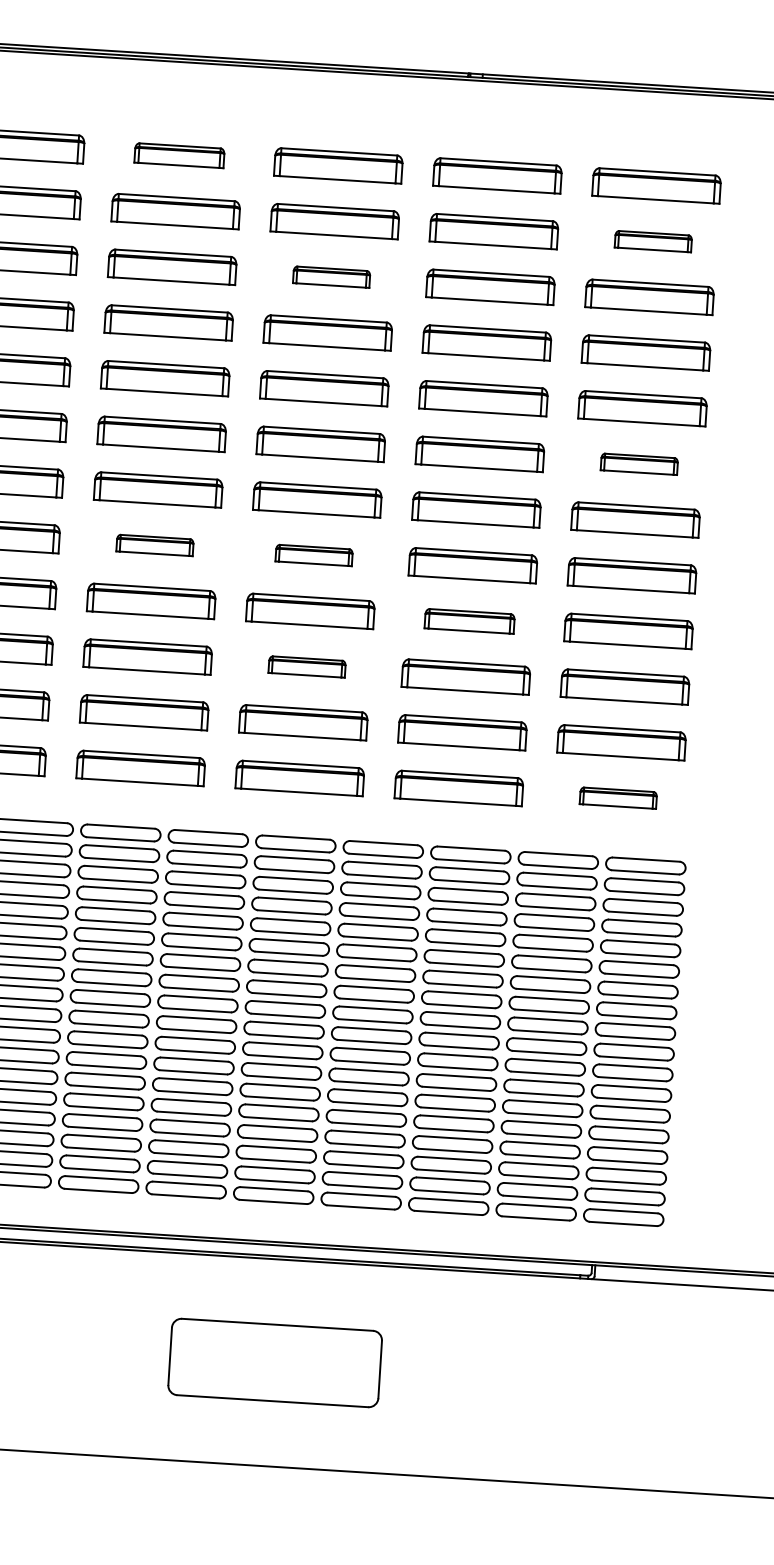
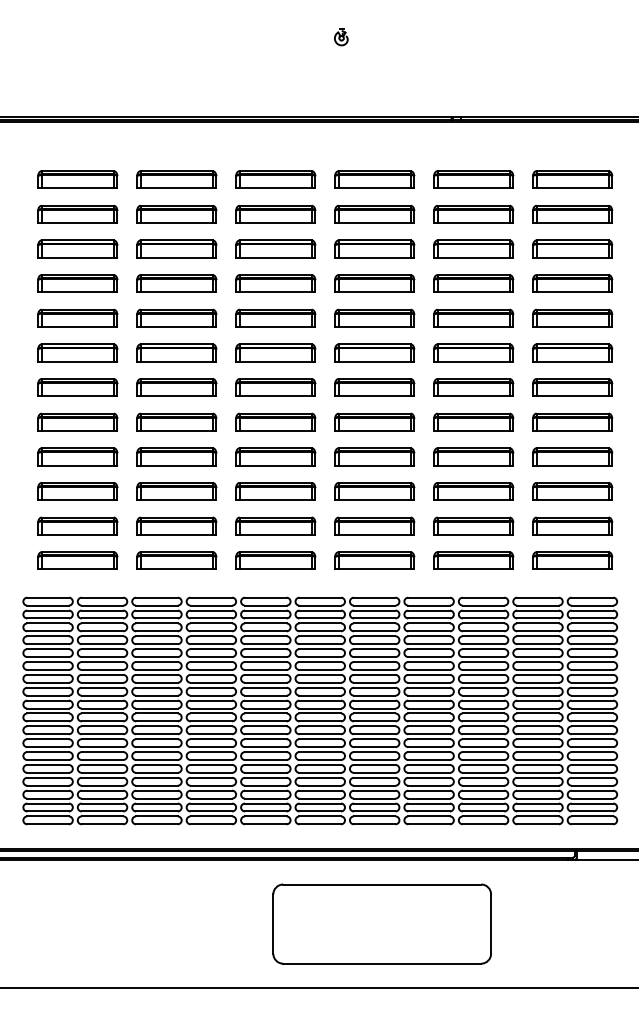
part: (179, 155) -> (275, 179), size x1.43
part: (652, 241) -> (572, 214), size x1.67
part: (331, 276) -> (374, 248), size x1.67
part: (639, 463) -> (572, 352), size x1.67
part: (154, 544) -> (275, 421), size x1.67
part: (313, 554) -> (374, 421), size x1.67
part: (469, 620) -> (473, 456), size x1.43
part: (306, 666) -> (374, 491), size x1.67
part: (617, 797) -> (572, 560), size x1.67
part: (274, 1362) -> (381, 923), size x1.67

